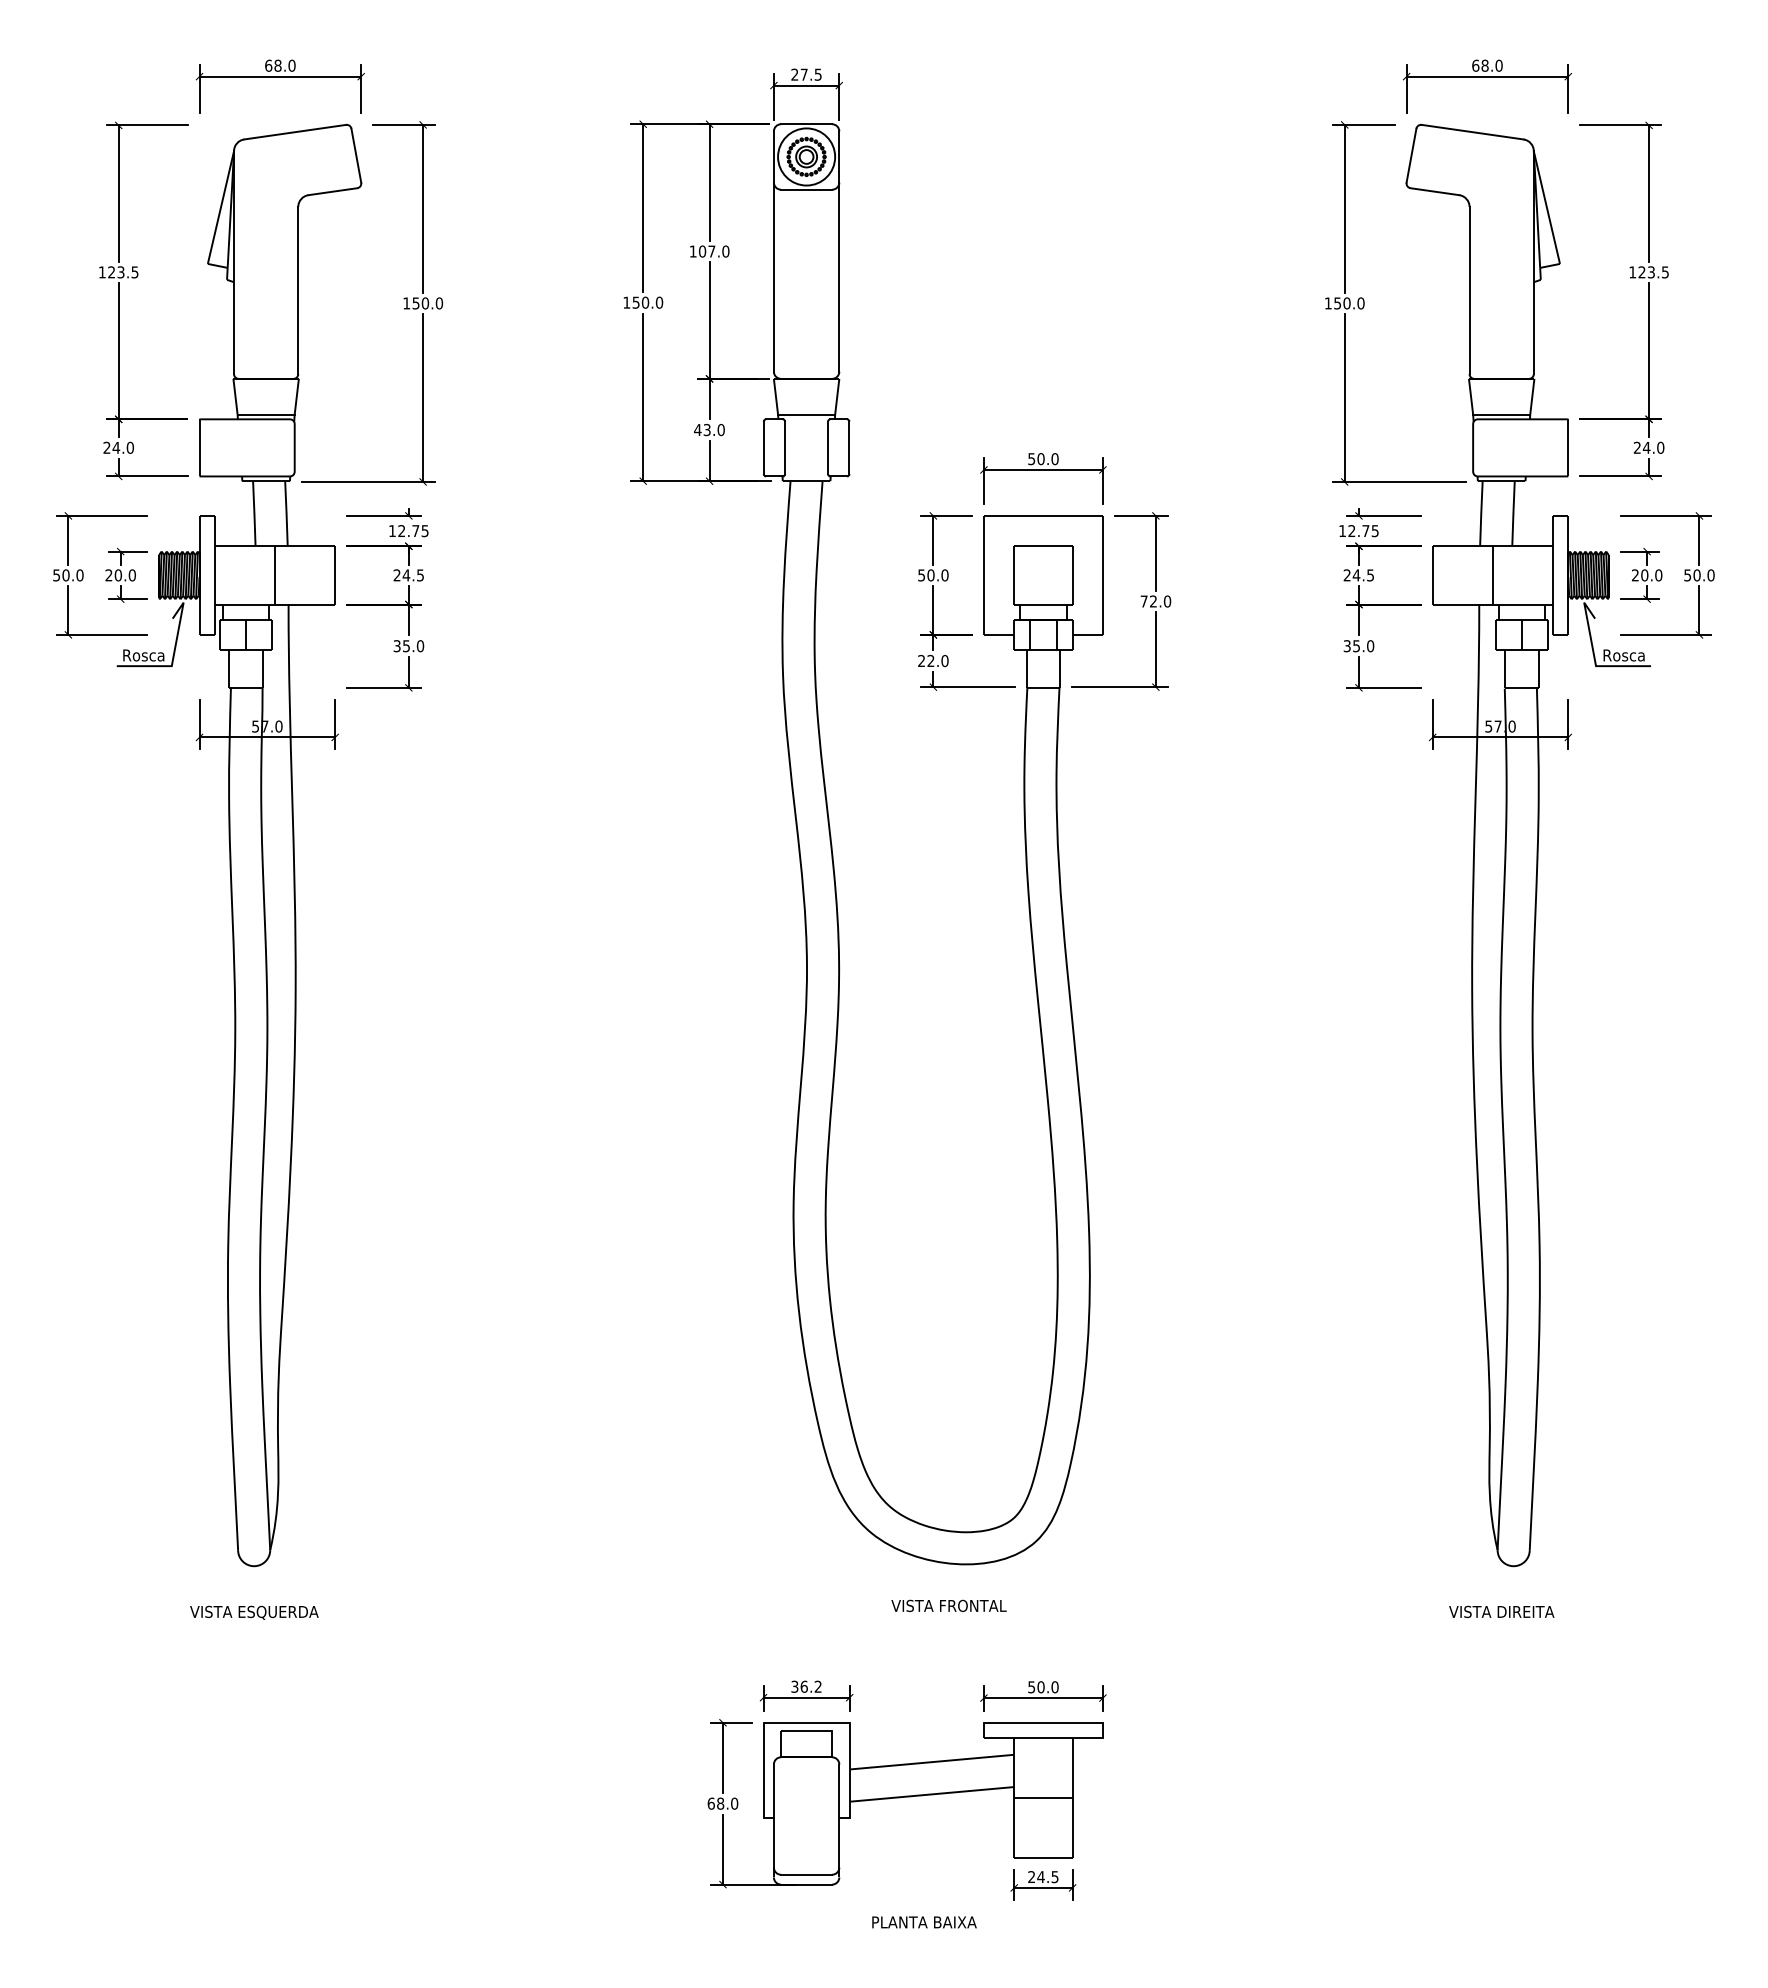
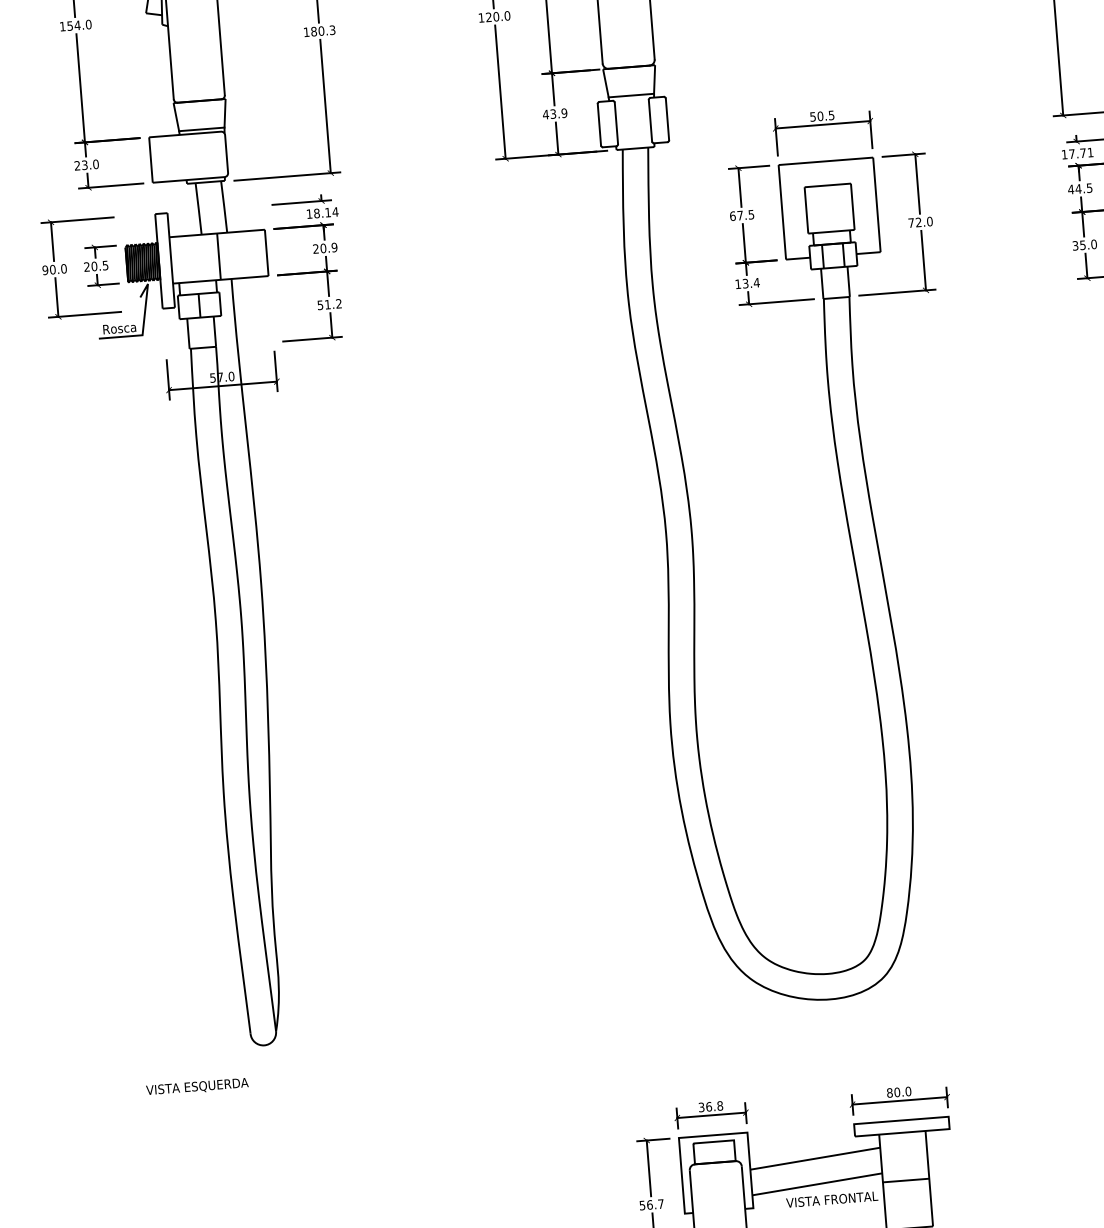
text: (123, 272) -> (79, 25), 123.5 -> 154.0
text: (635, 302) -> (488, 17), 150.0 -> 120.0
text: (427, 303) -> (323, 31), 150.0 -> 180.3
text: (720, 430) -> (563, 113), 43.0 -> 43.9
text: (116, 447) -> (84, 164), 24.0 -> 23.0
text: (1054, 459) -> (831, 115), 50.0 -> 50.5
text: (413, 531) -> (326, 213), 12.75 -> 18.14
text: (1363, 531) -> (1081, 153), 12.75 -> 17.71
text: (56, 575) -> (45, 270), 50.0 -> 90.0
text: (131, 575) -> (104, 265), 20.0 -> 20.5
text: (413, 575) -> (329, 248), 24.5 -> 20.9
text: (933, 575) -> (742, 215), 50.0 -> 67.5
text: (1347, 575) -> (1071, 189), 24.5 -> 44.5
text: (409, 646) -> (330, 304), 35.0 -> 51.2
text: (933, 660) -> (747, 283), 22.0 -> 13.4
text: (948, 1605) -> (831, 1199), moved
text: (254, 1612) -> (197, 1086), moved
text: (817, 1686) -> (719, 1105), 36.2 -> 36.8
text: (1031, 1687) -> (889, 1093), 50.0 -> 80.0
text: (722, 1803) -> (651, 1204), 68.0 -> 56.7

